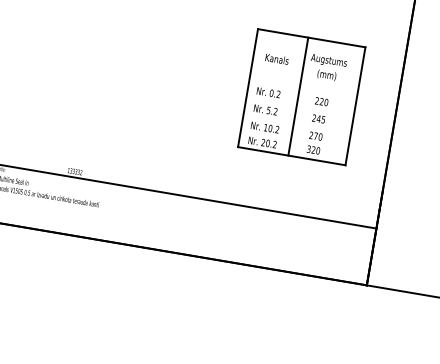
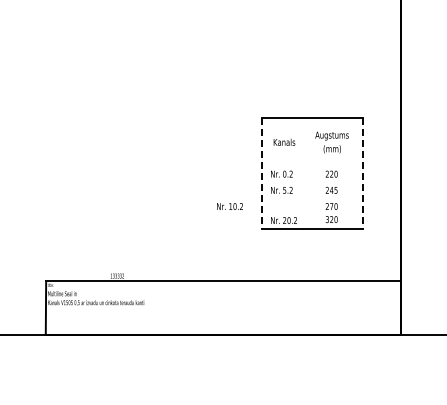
line: (248, 88) -> (262, 173), solid -> dashed
line: (298, 95) -> (309, 172), removed
line: (355, 106) -> (363, 173), solid -> dashed
text: (264, 127) -> (229, 206), moved

